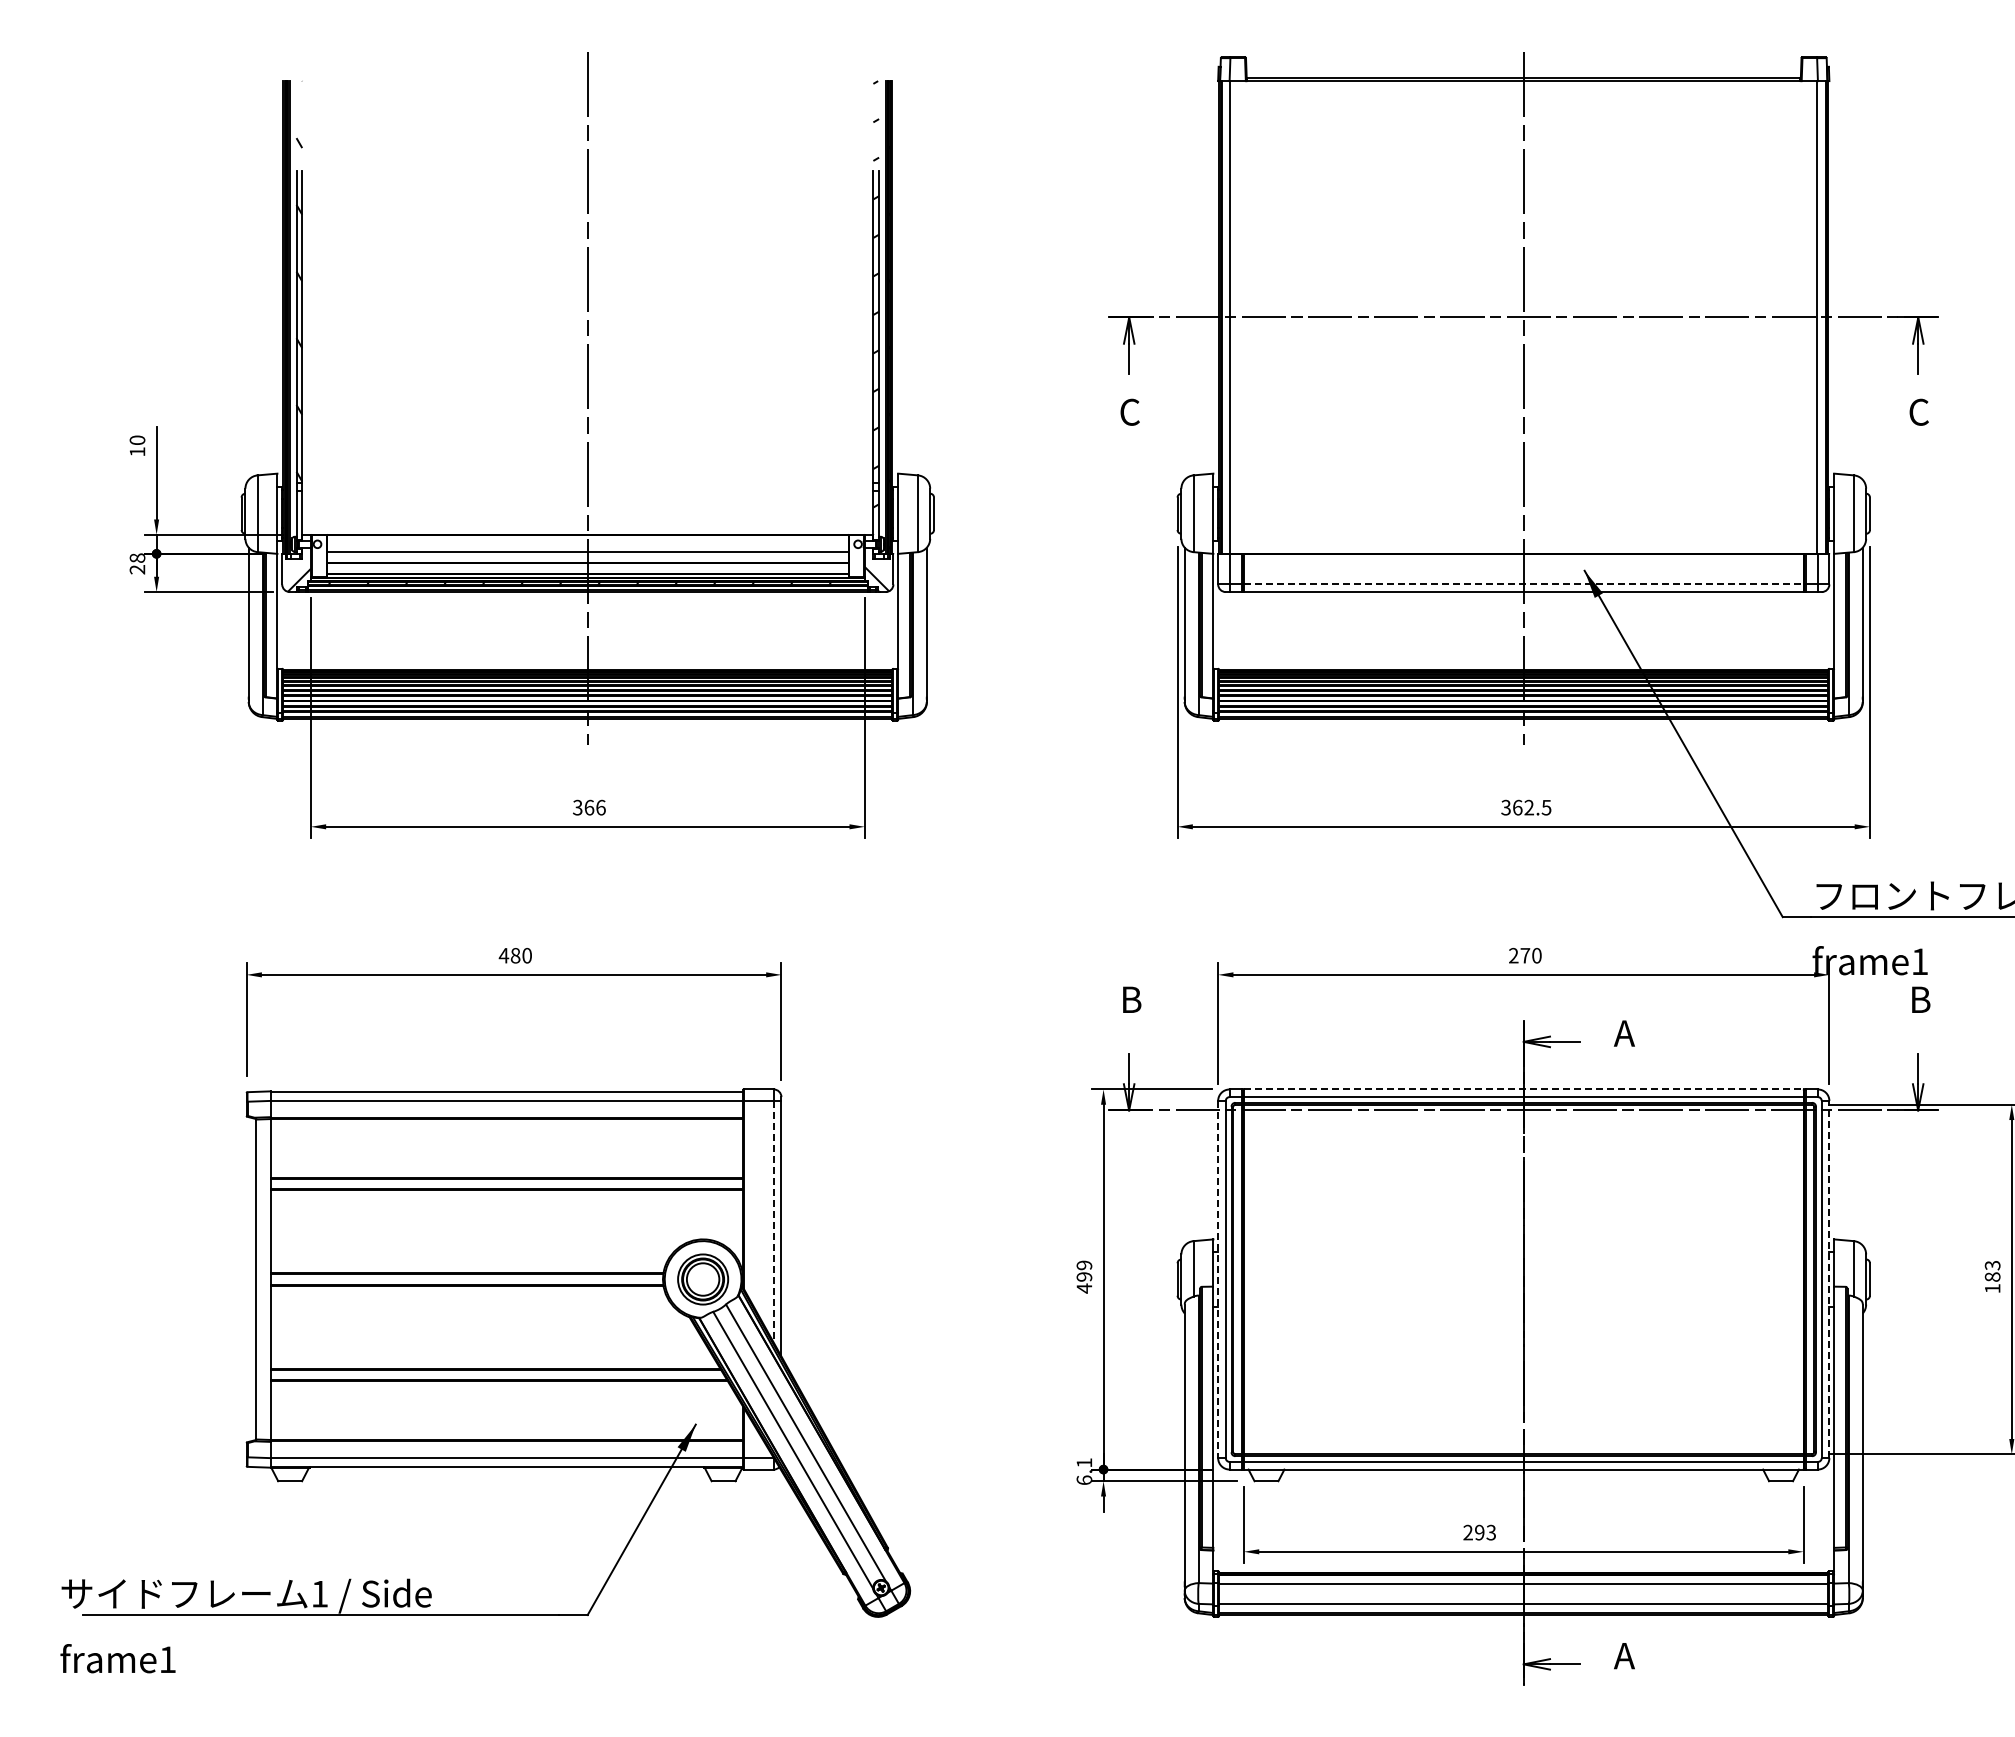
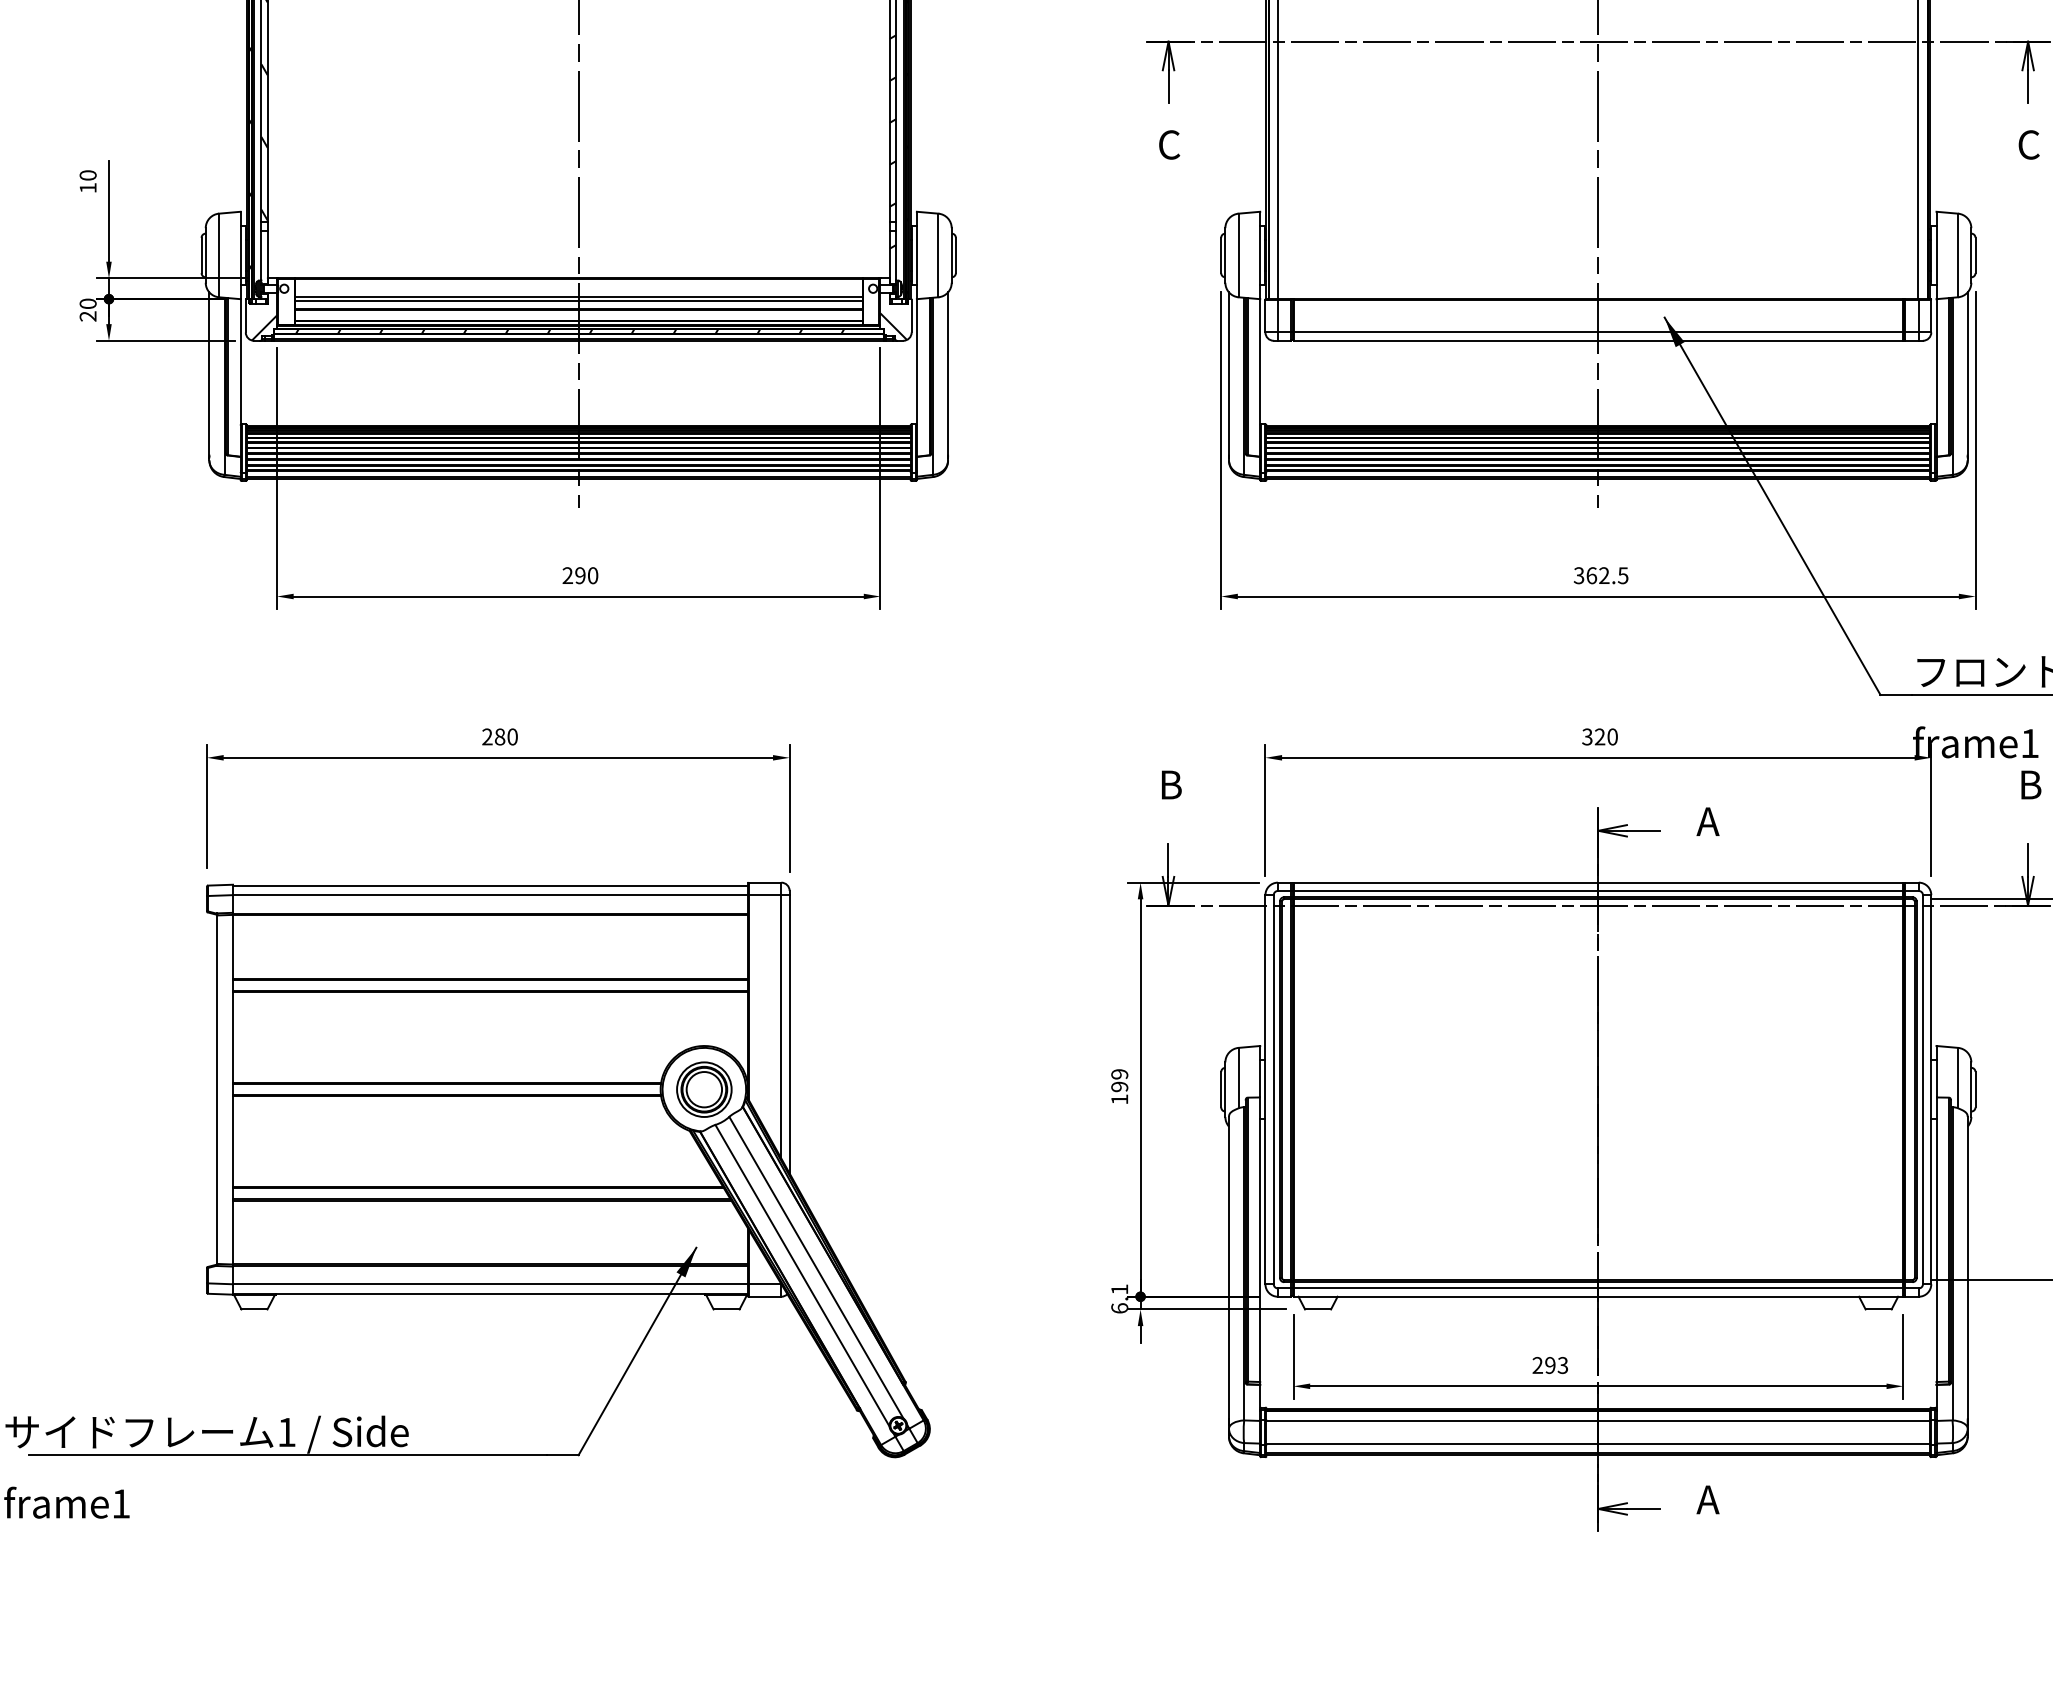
line: (587, 555) -> (578, 300), added
text: (137, 557) -> (88, 303), 28 -> 20
line: (1523, 584) -> (1598, 332), dashed -> solid
text: (589, 807) -> (580, 575), 366 -> 290
text: (503, 955) -> (486, 736), 480 -> 280
text: (1519, 955) -> (1593, 736), 270 -> 320
line: (1523, 1089) -> (1598, 882), dashed -> solid
line: (773, 1221) -> (781, 1026), dashed -> solid
line: (1218, 1279) -> (1265, 1089), dashed -> solid
line: (1829, 1279) -> (1931, 1089), dashed -> solid
text: (1084, 1288) -> (1119, 1099), 499 -> 199

